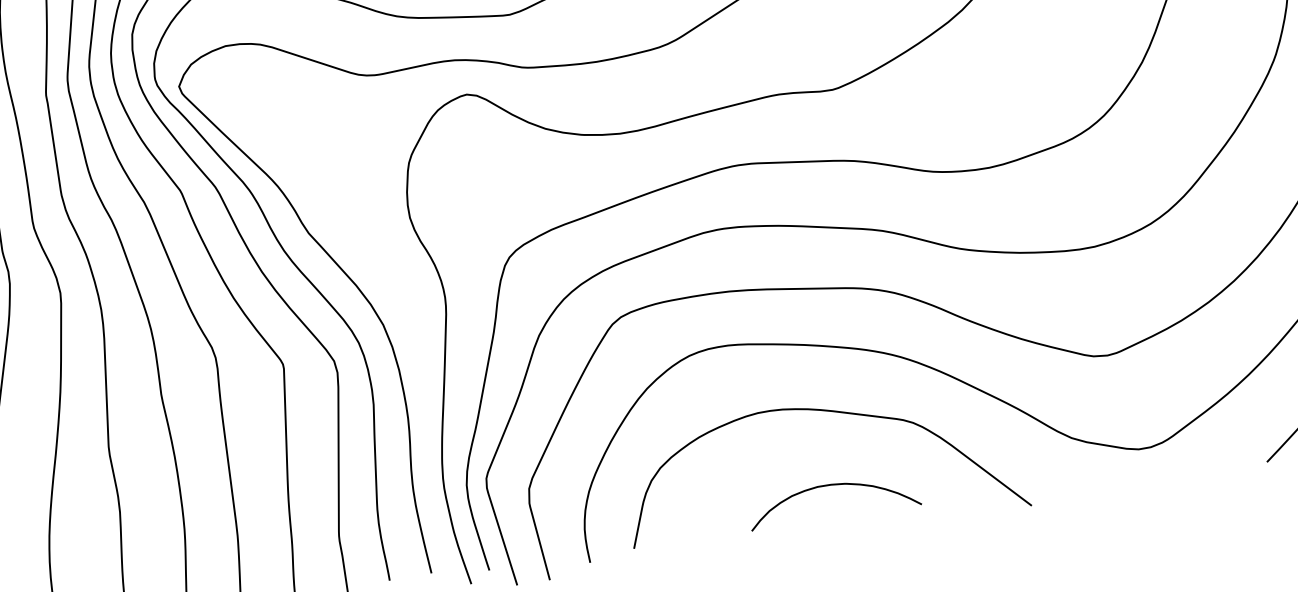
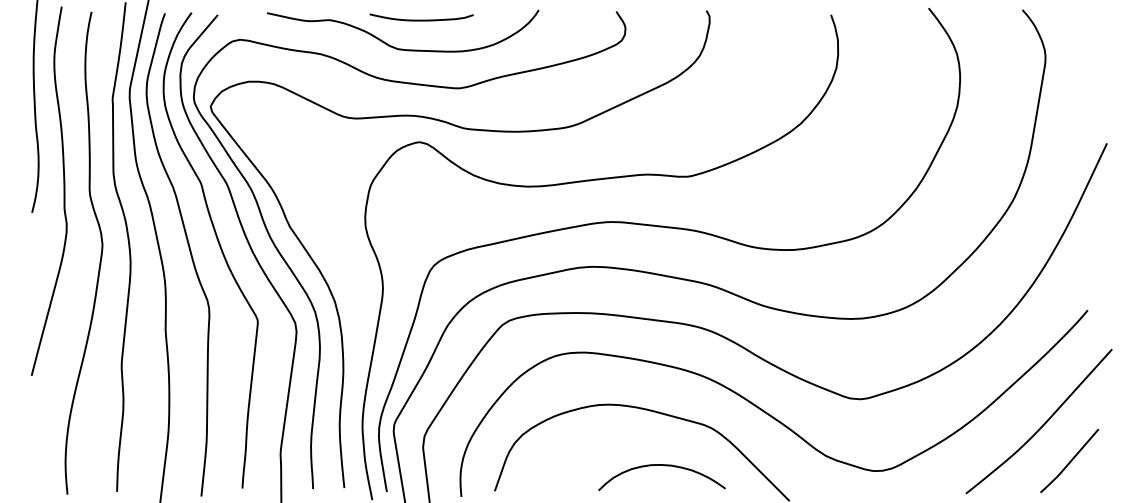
curve: (835, 486) -> (664, 466), moved

